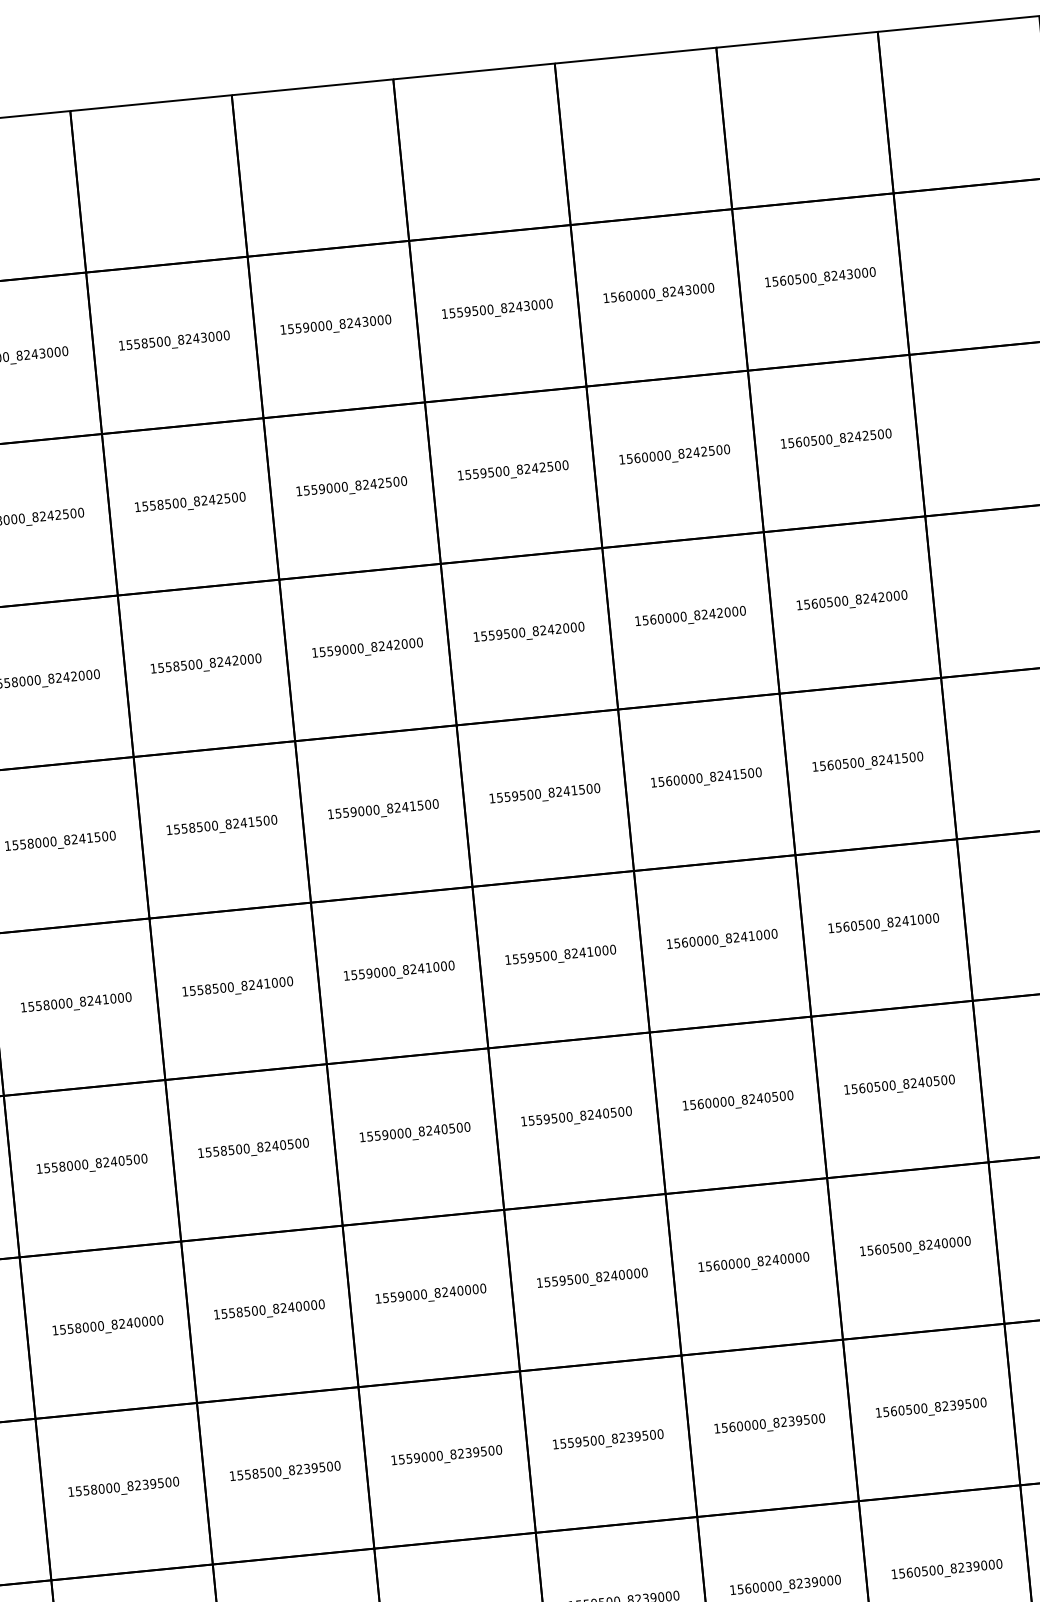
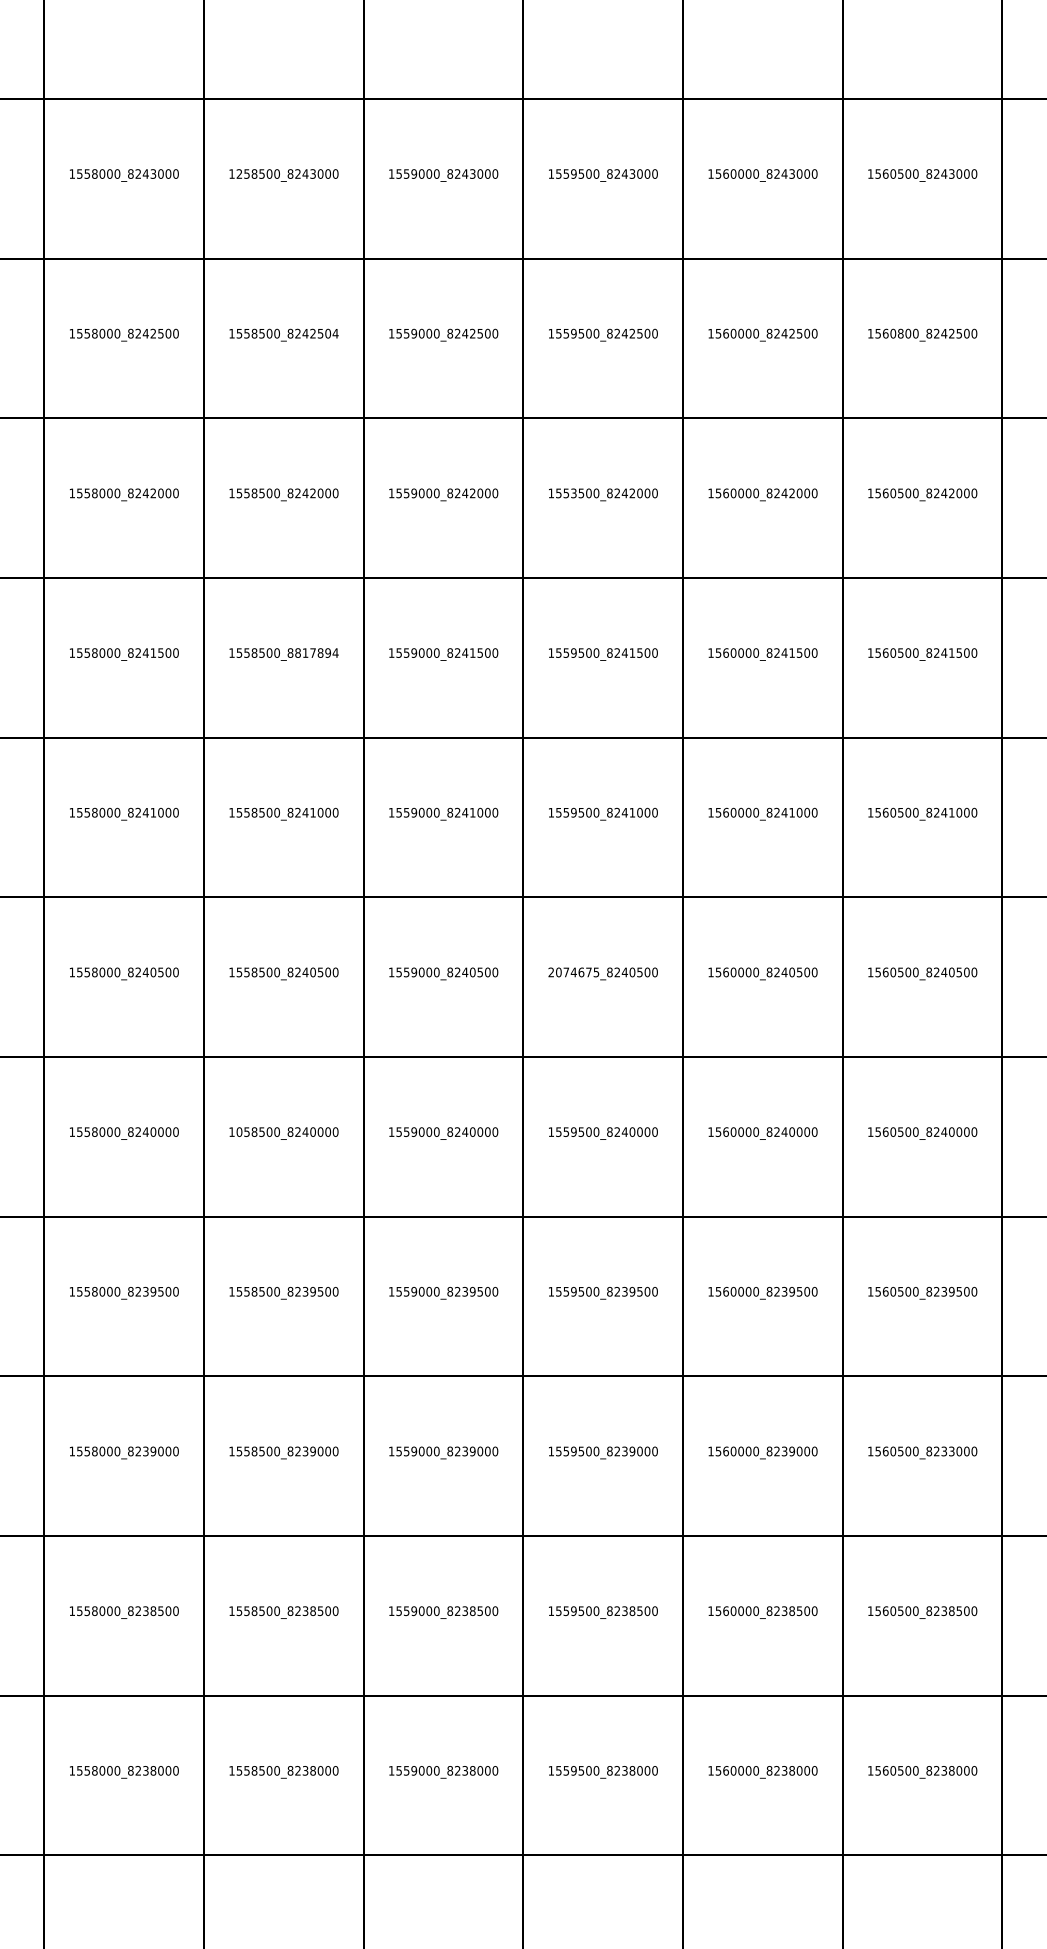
text: (129, 344) -> (239, 173), 1558500_8243000 -> 1258500_8243000
text: (813, 440) -> (900, 333), 1560500_8242500 -> 1560800_8242500
text: (242, 496) -> (335, 333), 1558500_8242500 -> 1558500_8242504
text: (498, 634) -> (573, 493), 1559500_8242000 -> 1553500_8242000
text: (254, 821) -> (316, 652), 1558500_8241500 -> 1558500_8817894
text: (546, 1119) -> (573, 972), 1559500_8240500 -> 2074675_8240500
text: (224, 1313) -> (239, 1131), 1558500_8240000 -> 1058500_8240000
text: (976, 1566) -> (951, 1451), 1560500_8239000 -> 1560500_8233000

